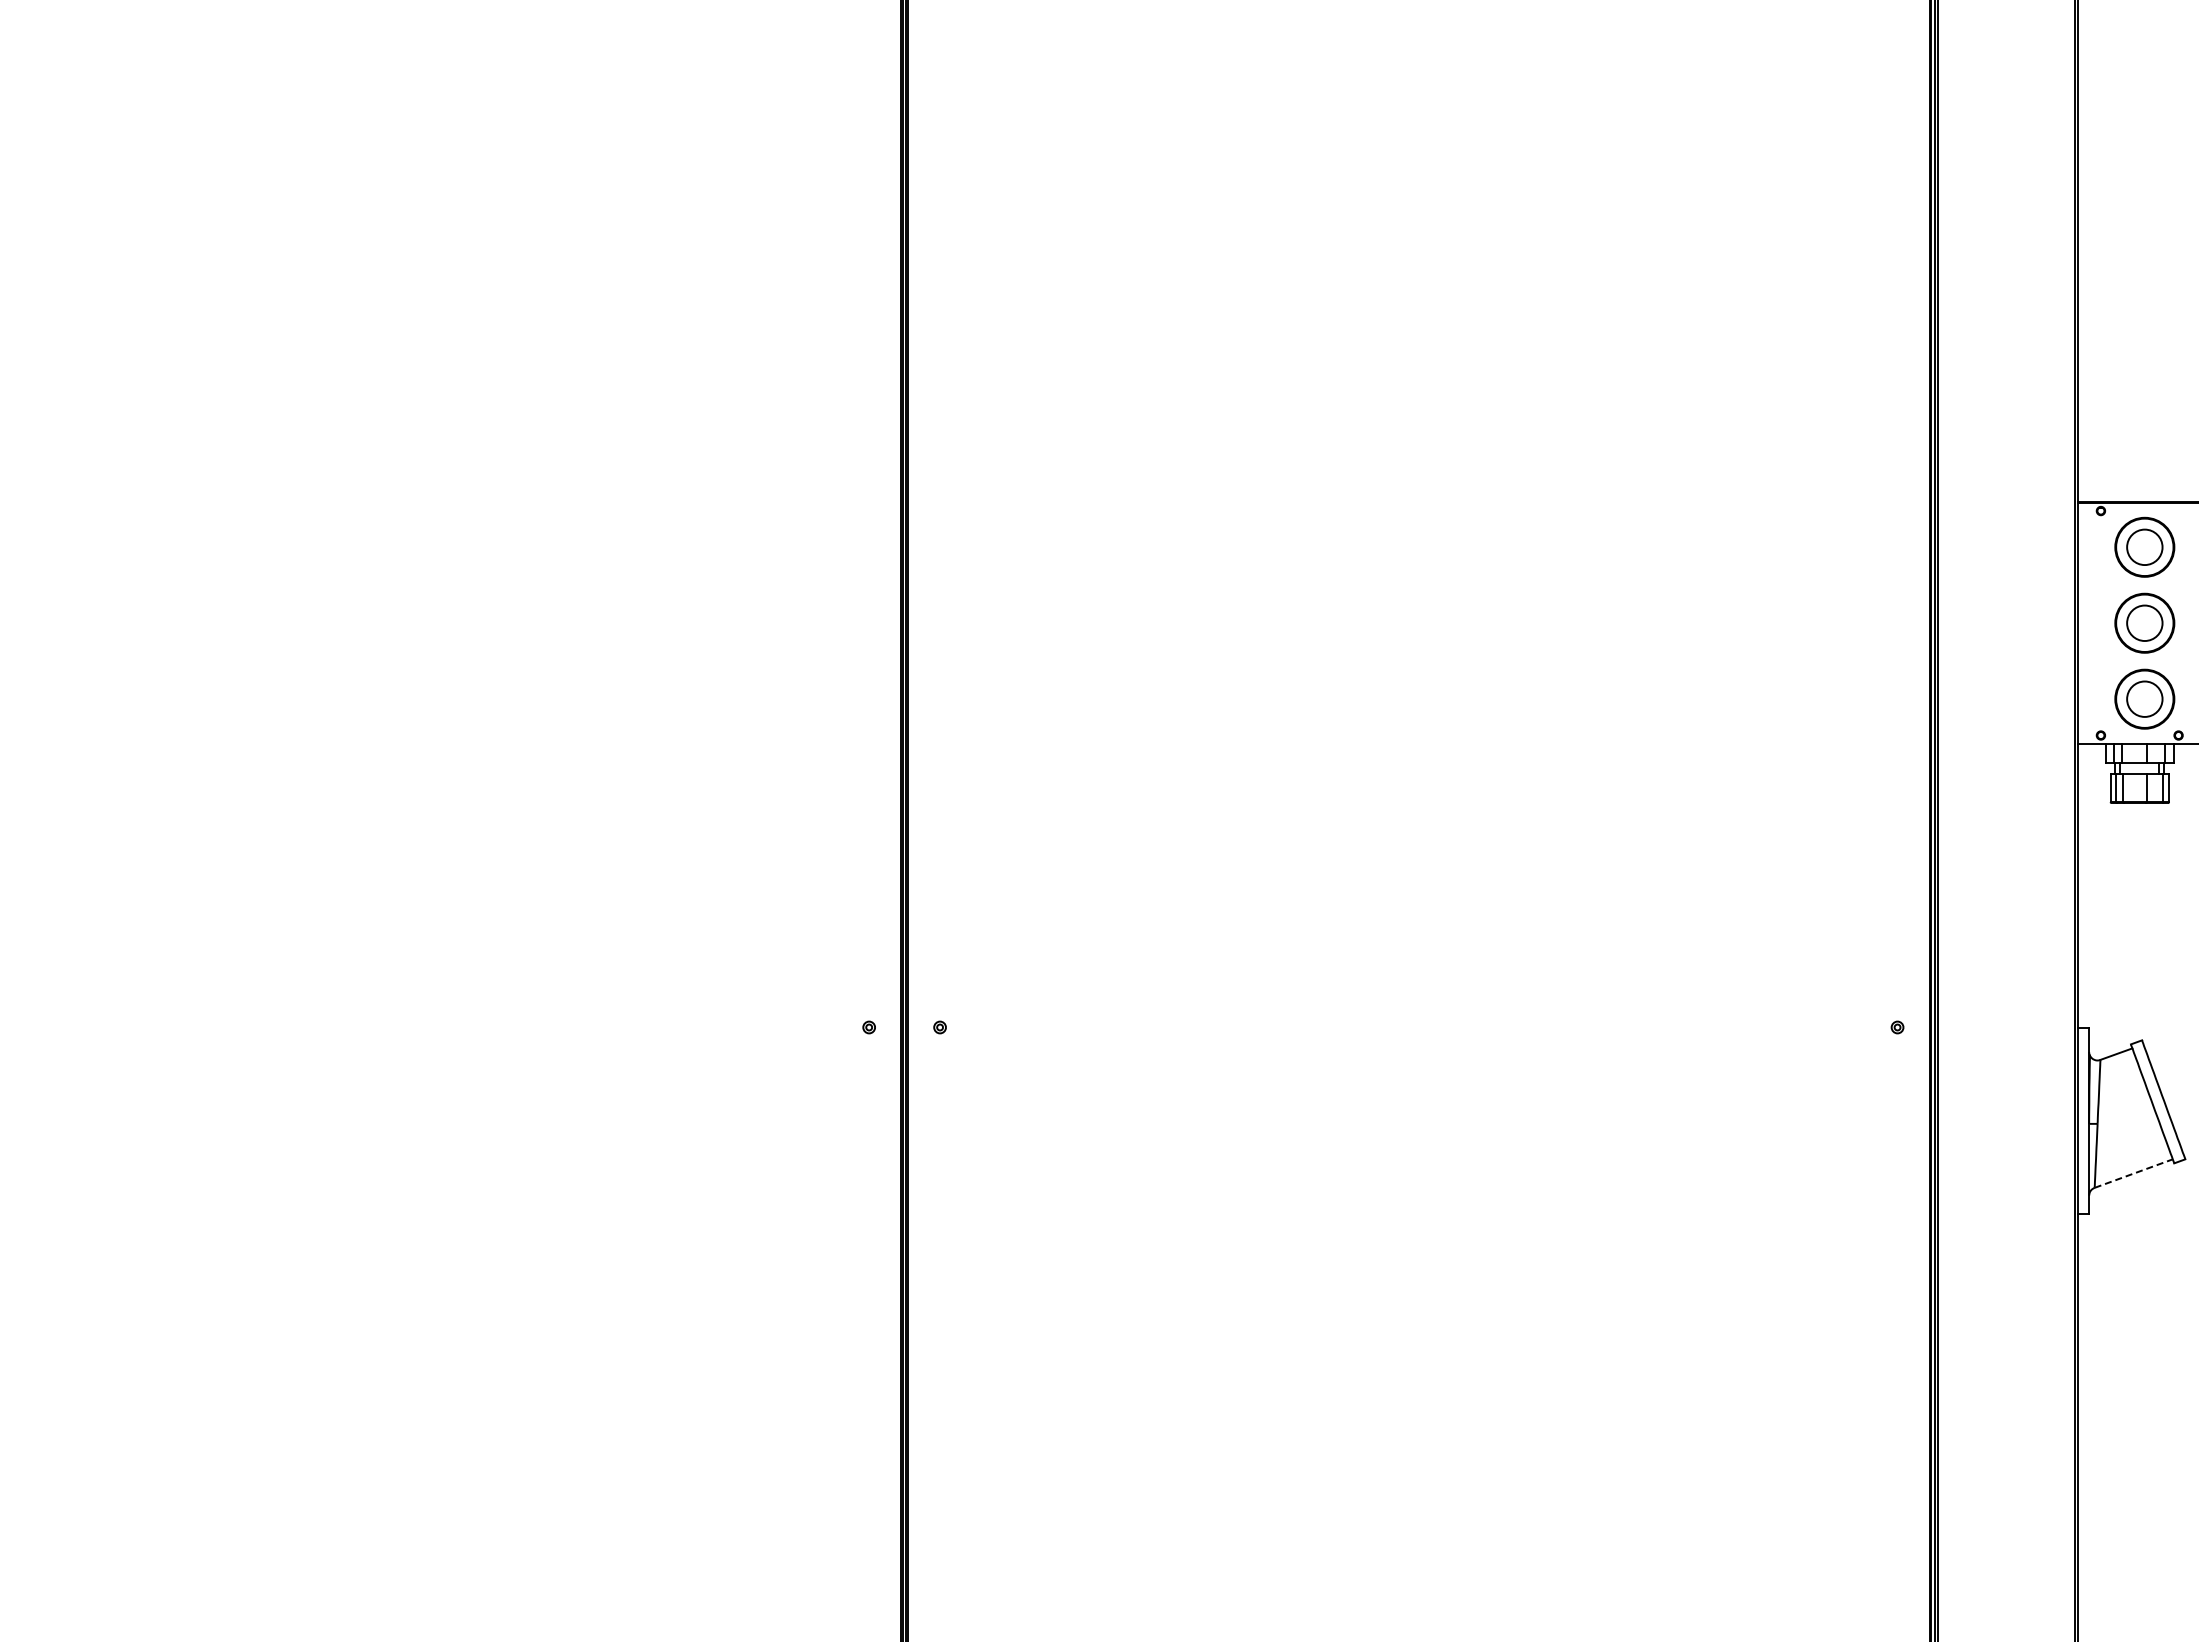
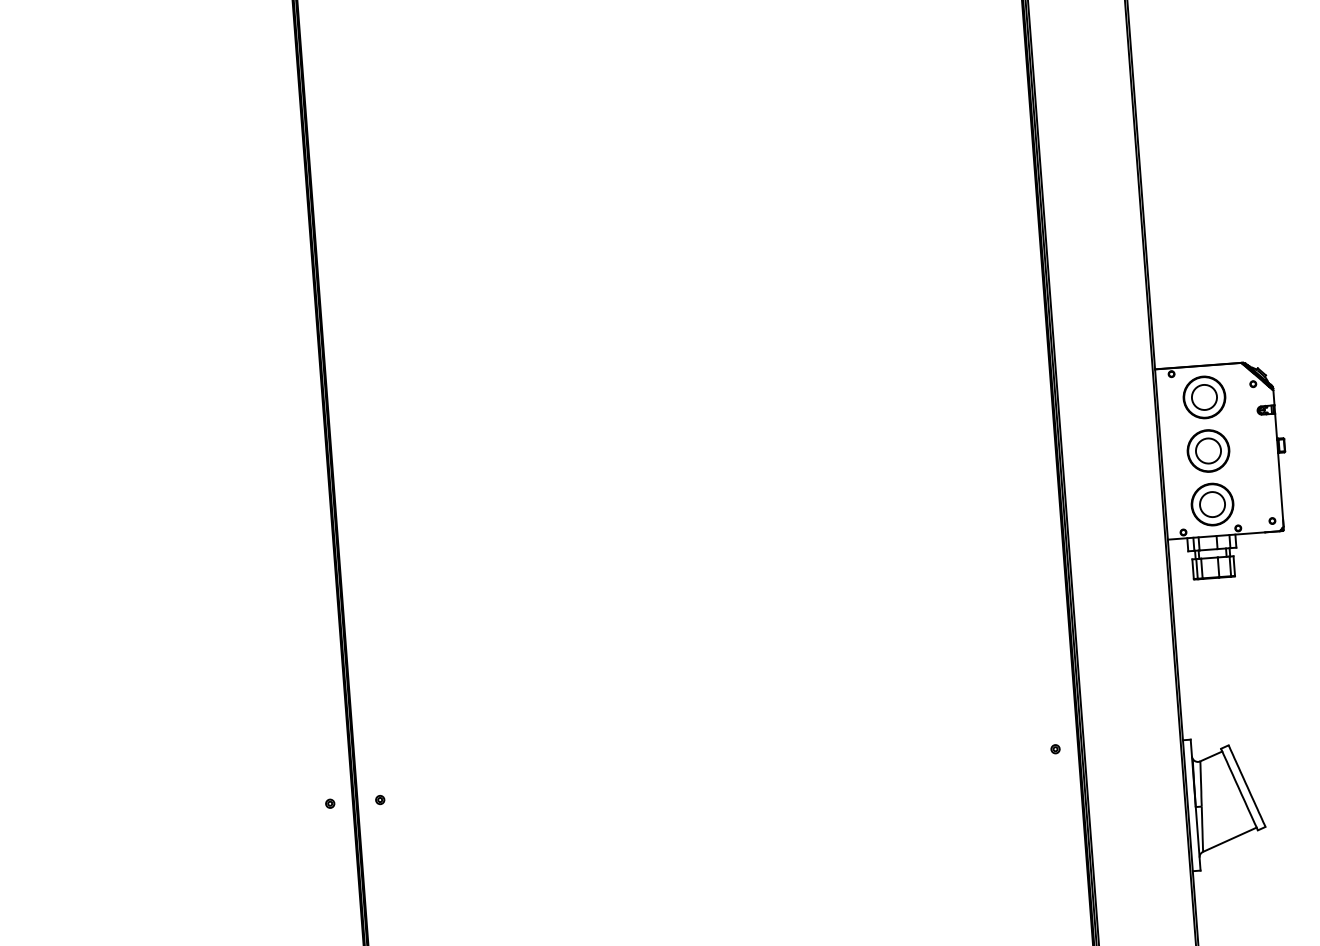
line: (2133, 1173) -> (1229, 839), dashed -> solid

